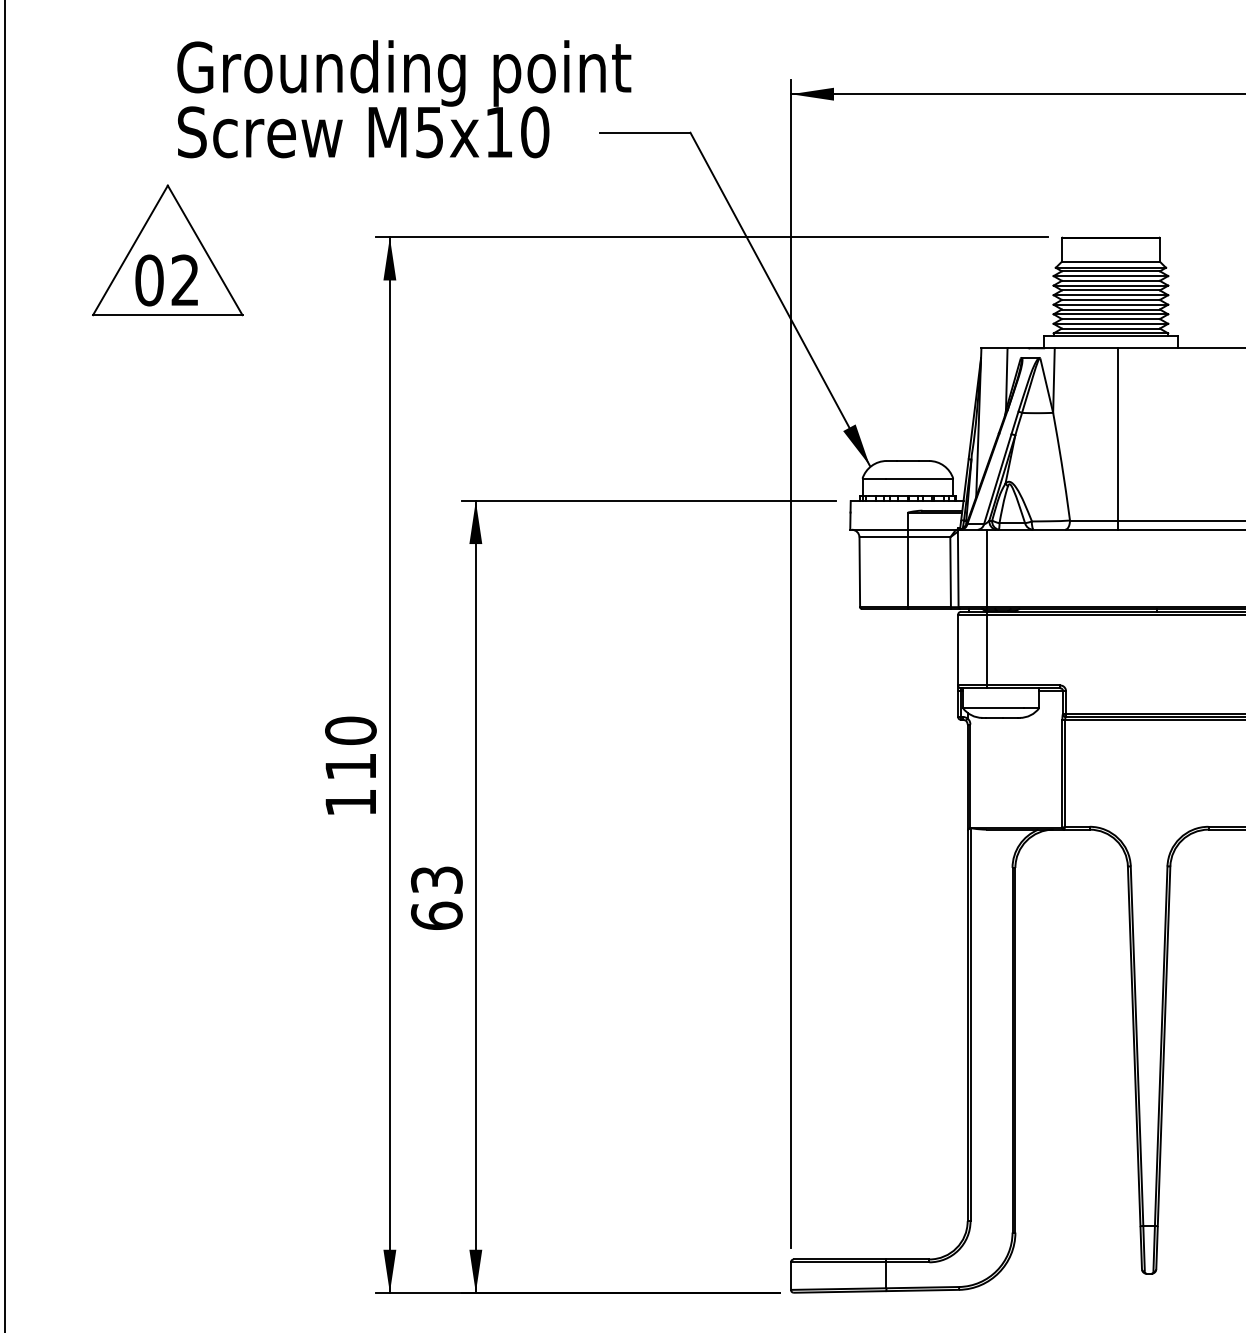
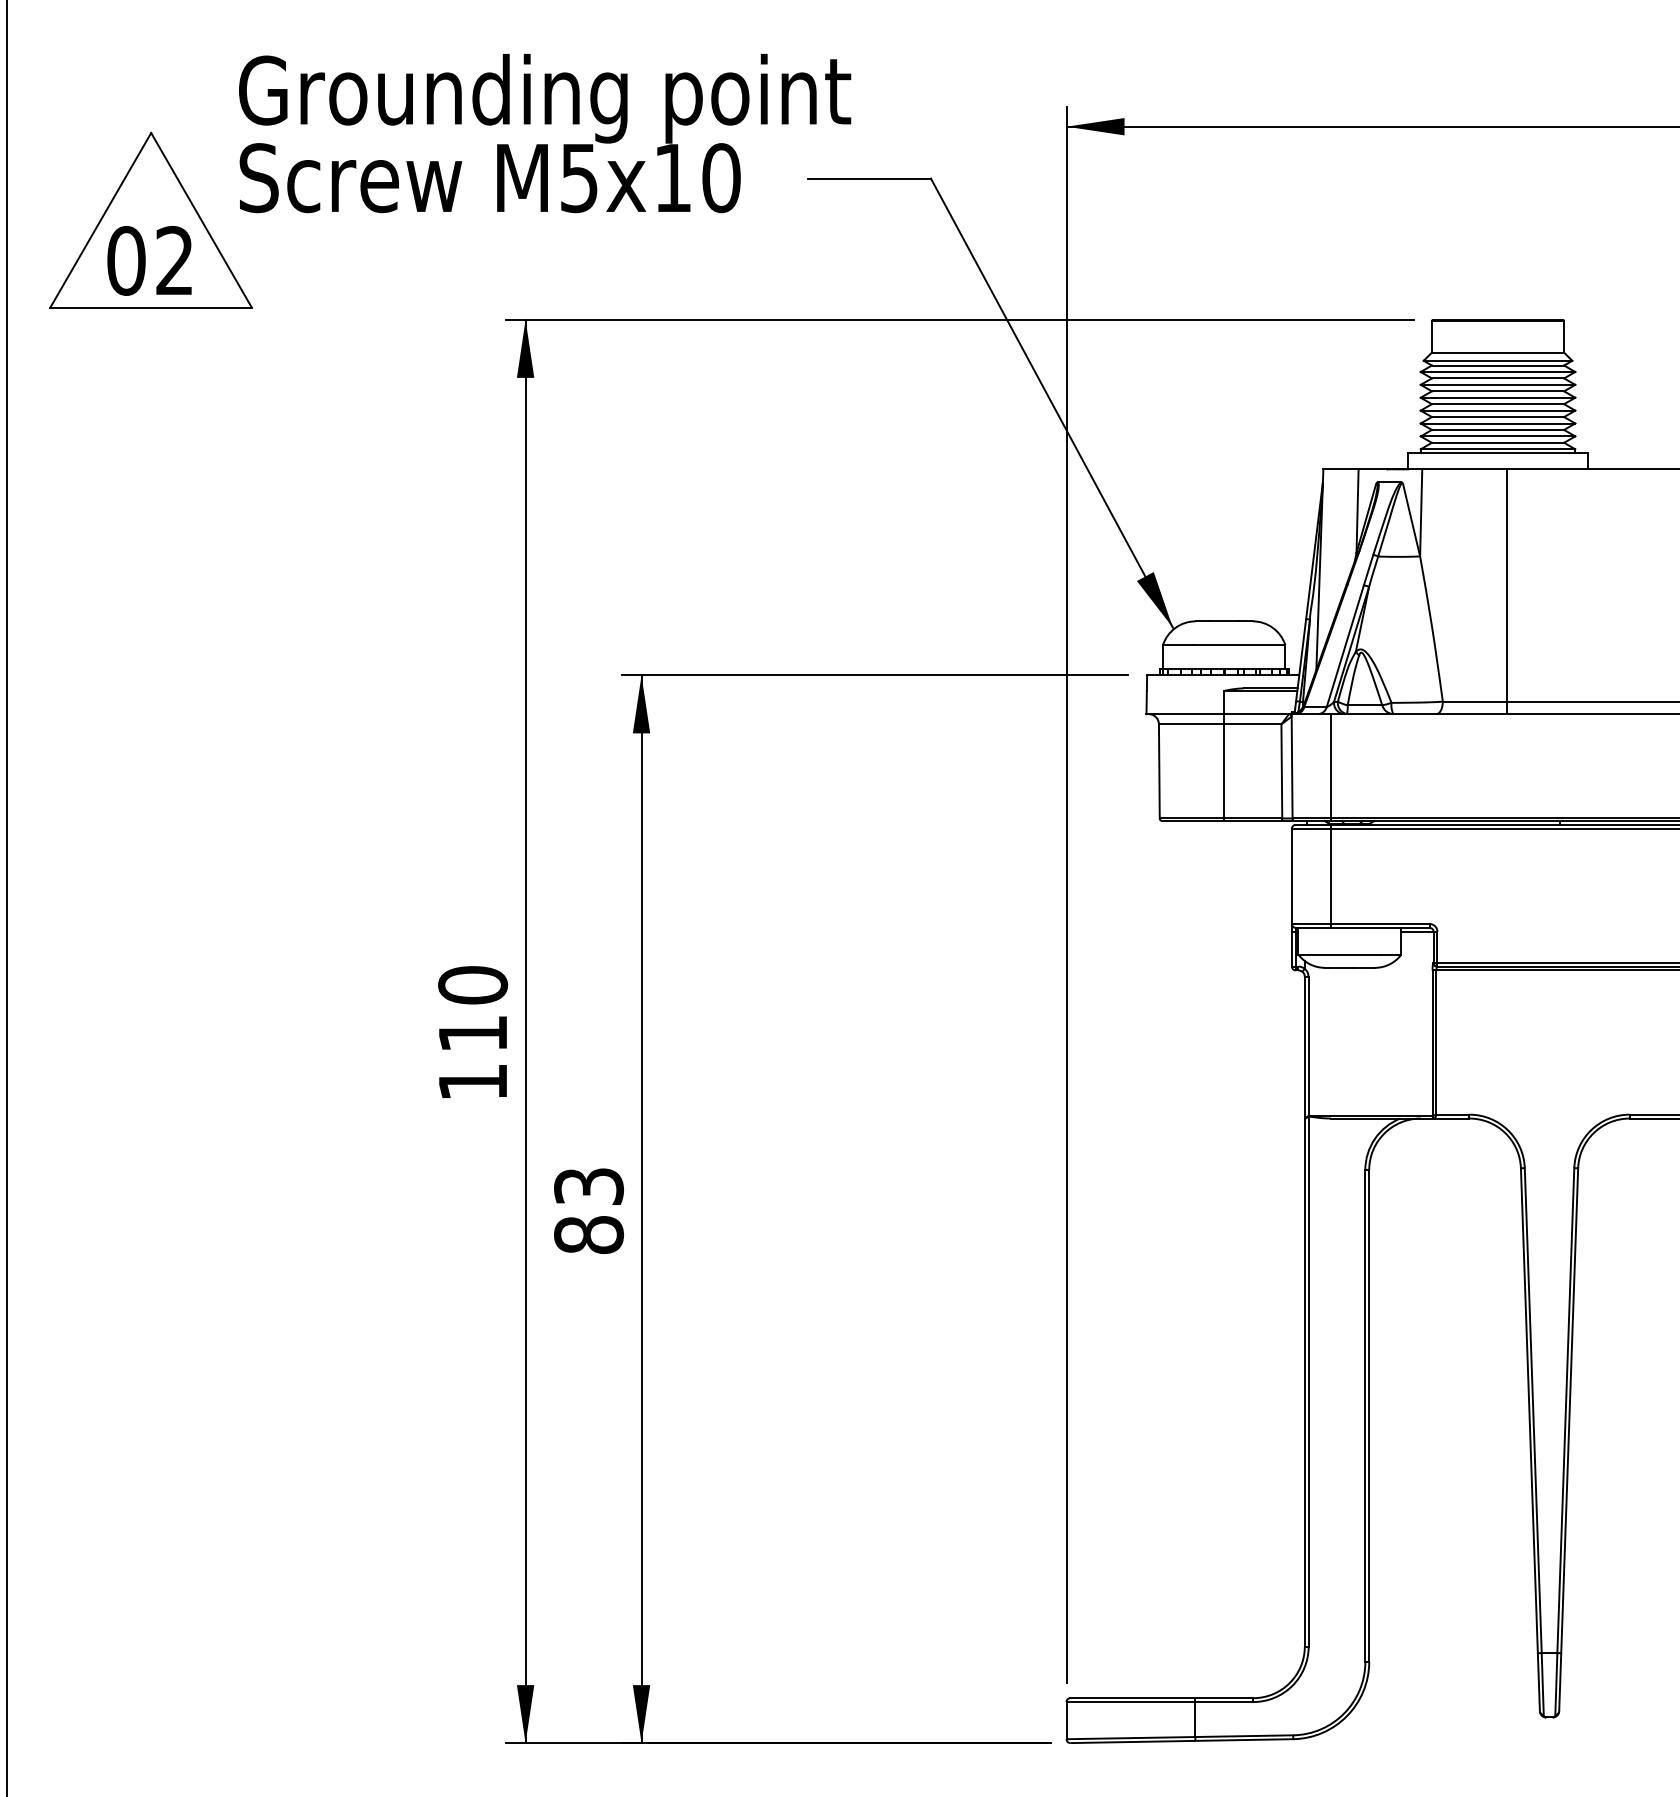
part: (167, 249) -> (150, 219), moved
text: (436, 915) -> (588, 1234), 63 -> 83

